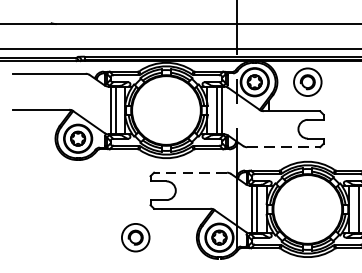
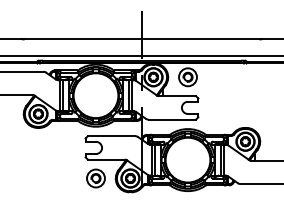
line: (283, 147) -> (172, 119), dashed -> solid
line: (190, 173) -> (111, 136), dashed -> solid
part: (134, 237) -> (95, 178), moved

